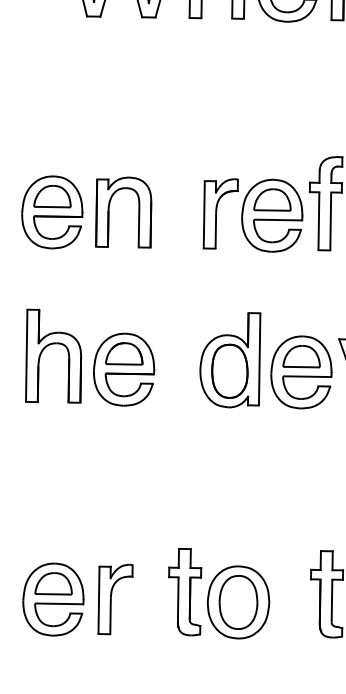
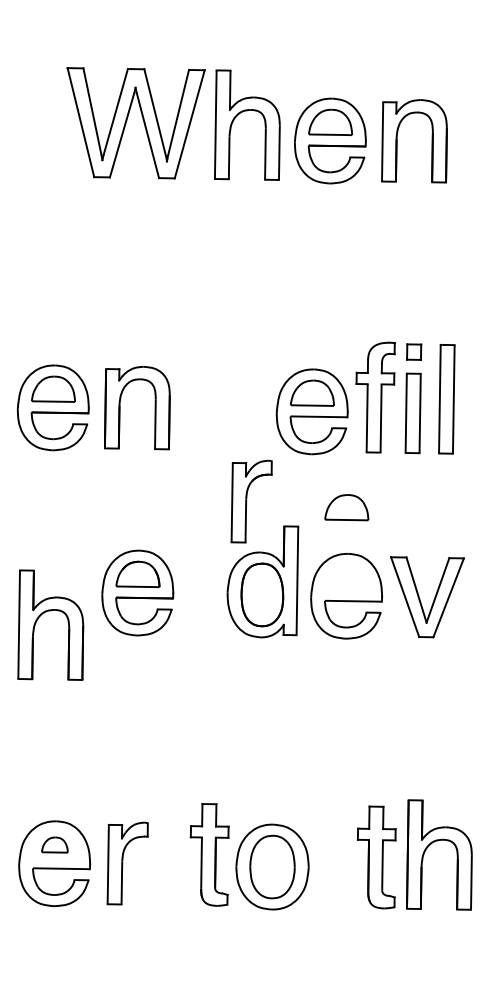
part: (220, 213) -> (251, 501), moved
part: (48, 346) -> (44, 613), moved
part: (301, 356) -> (346, 507), moved
part: (53, 583) -> (54, 844), size x0.6

